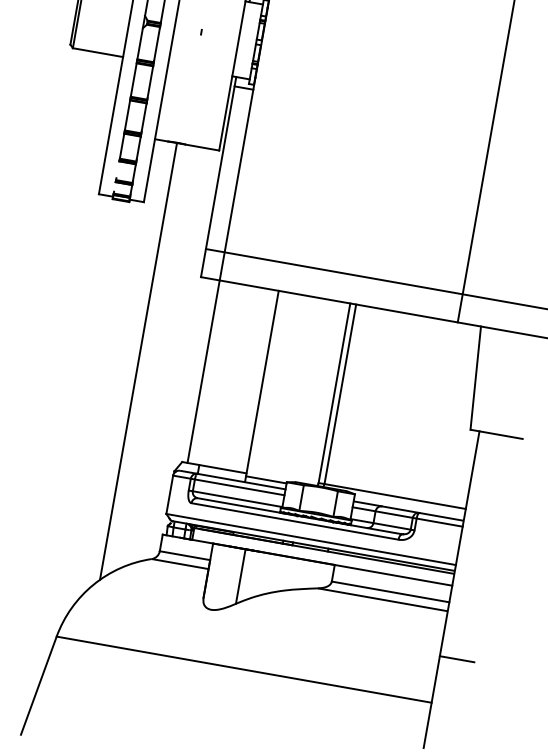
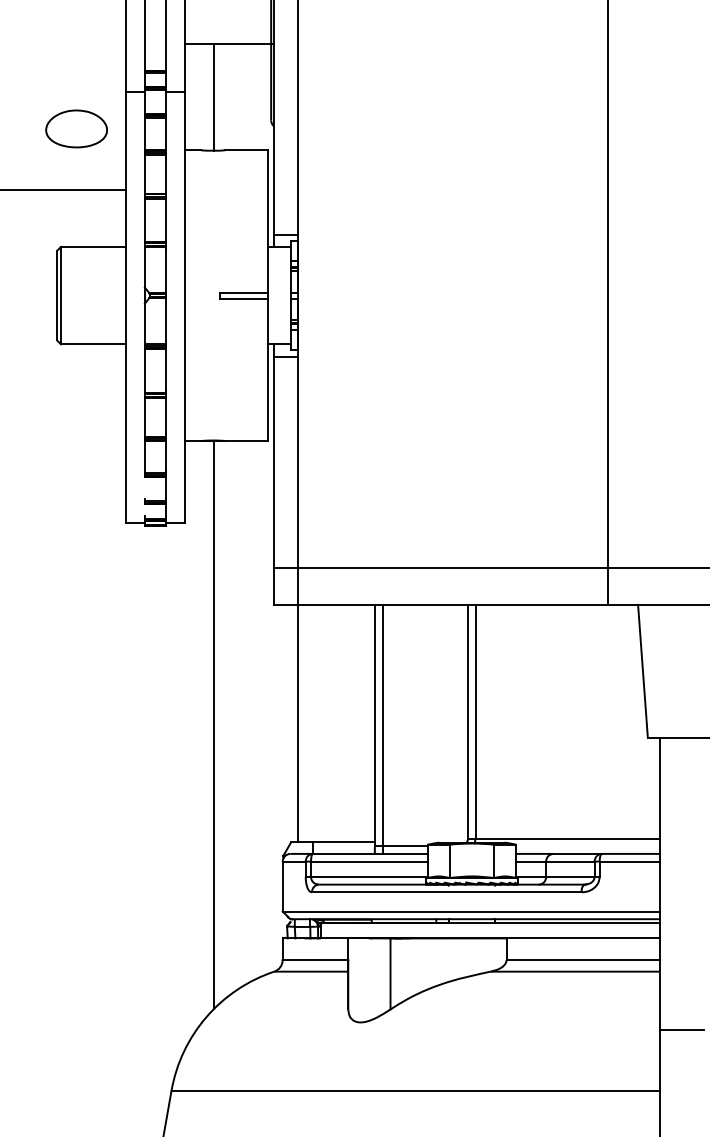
line: (220, 33) -> (243, 292), added
line: (219, 37) -> (243, 298), added
line: (267, 386) -> (382, 728), added

